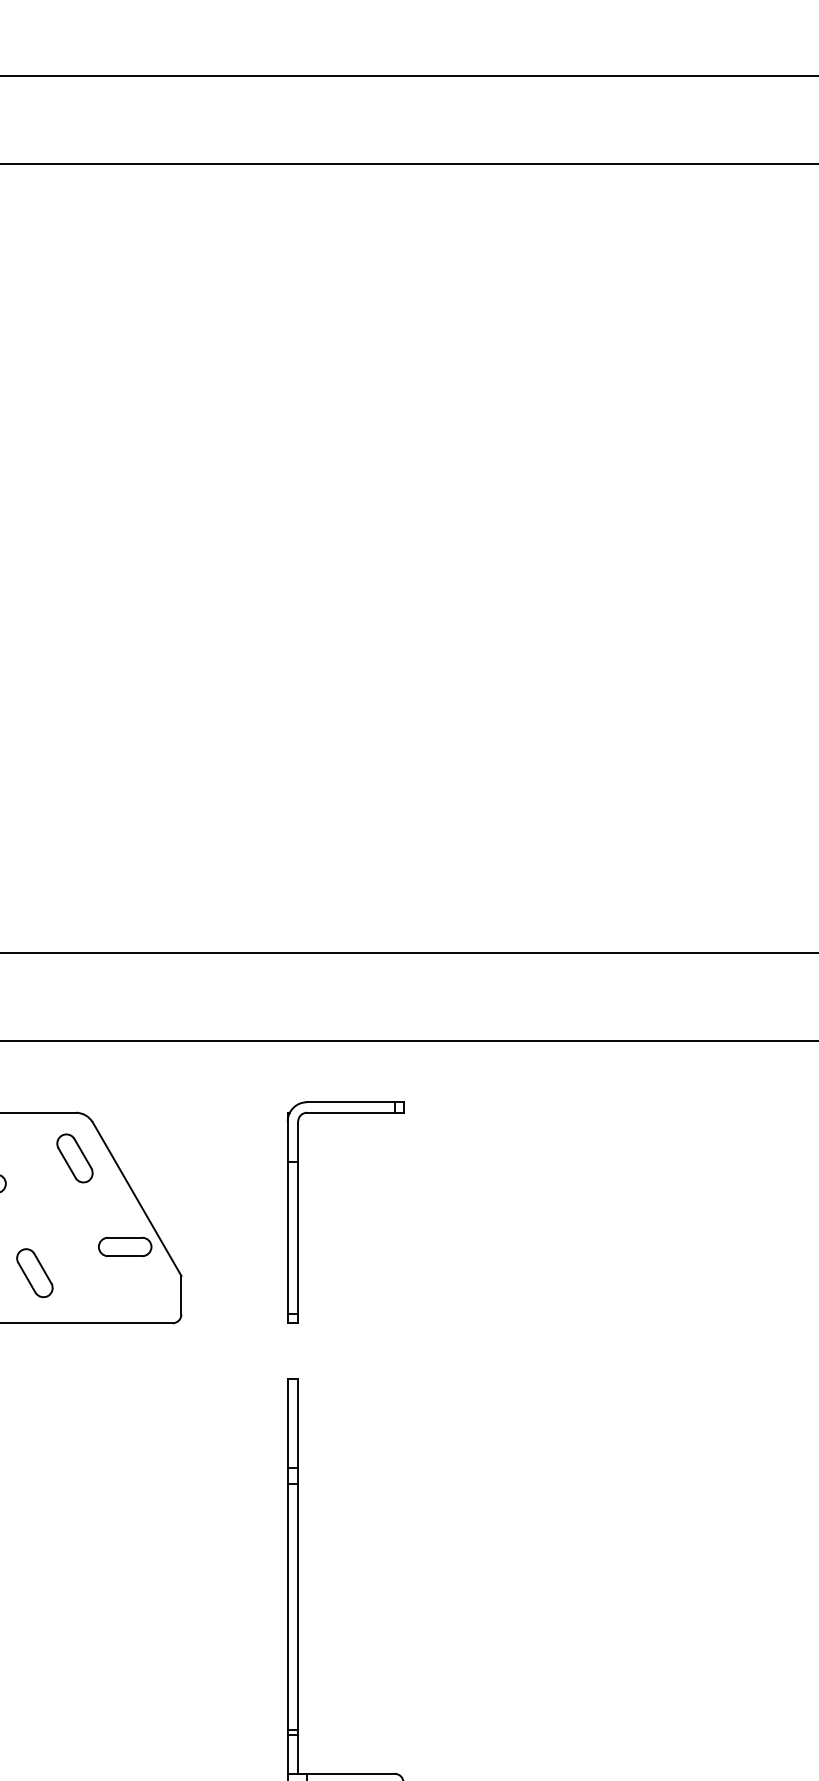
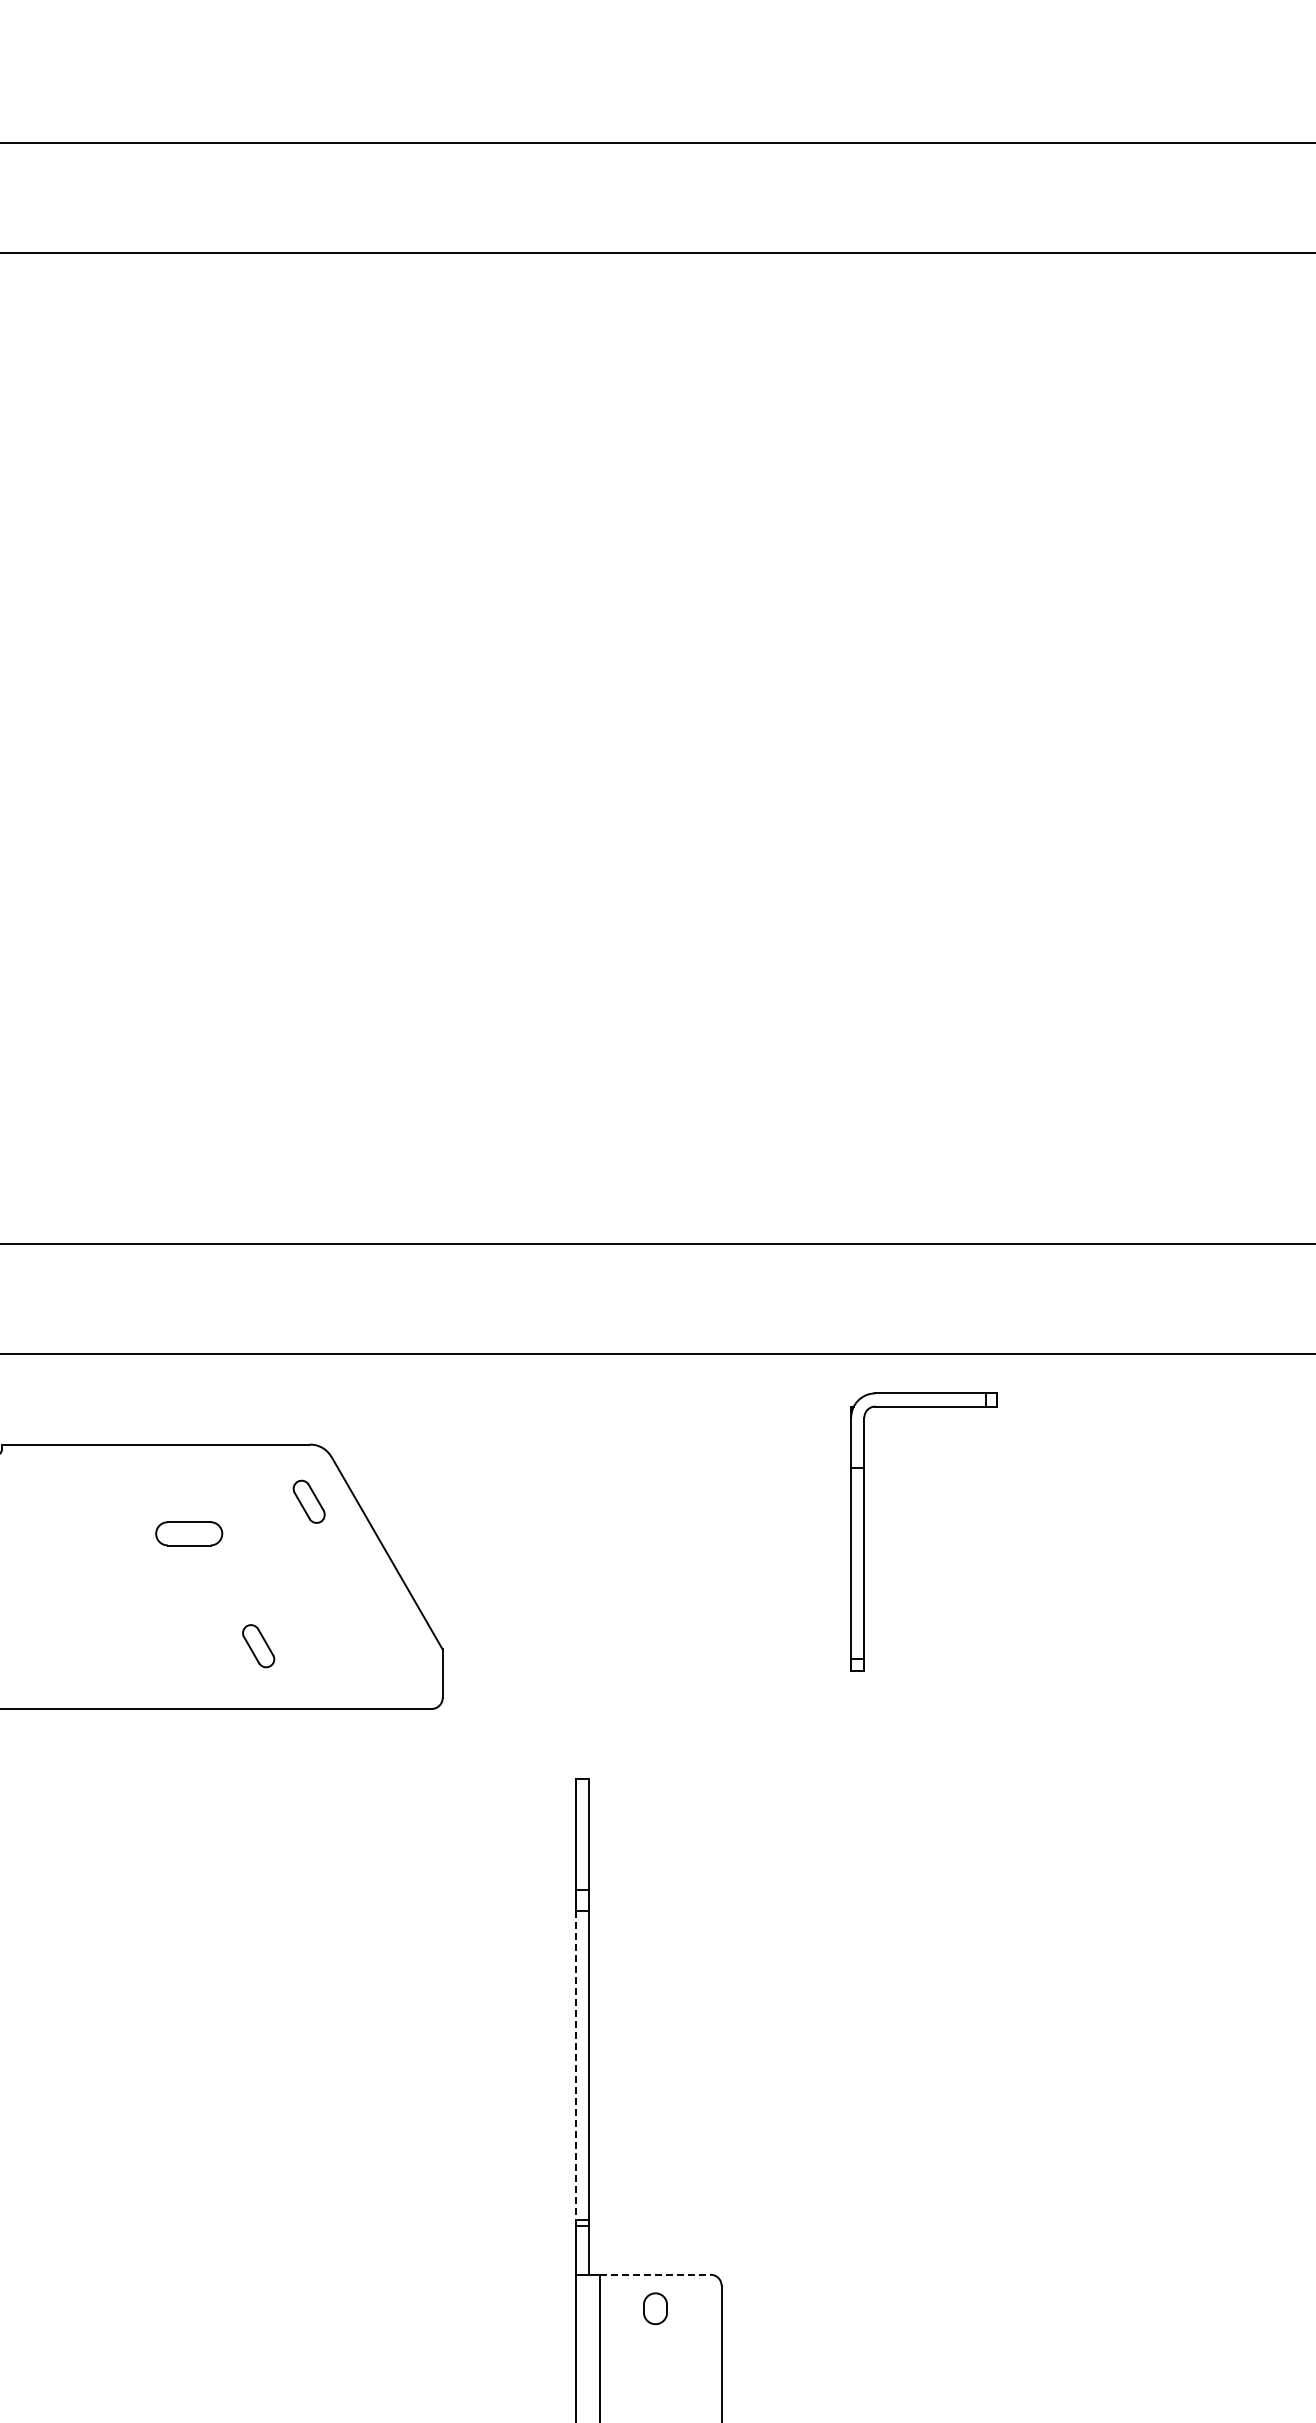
part: (75, 1158) -> (309, 1501), size x0.7
part: (298, 1212) -> (864, 1531), moved
part: (124, 1246) -> (371, 1612), removed
part: (34, 1273) -> (258, 1646), size x0.7
line: (287, 1607) -> (576, 2065), solid -> dashed
line: (351, 1773) -> (656, 2274), solid -> dashed

